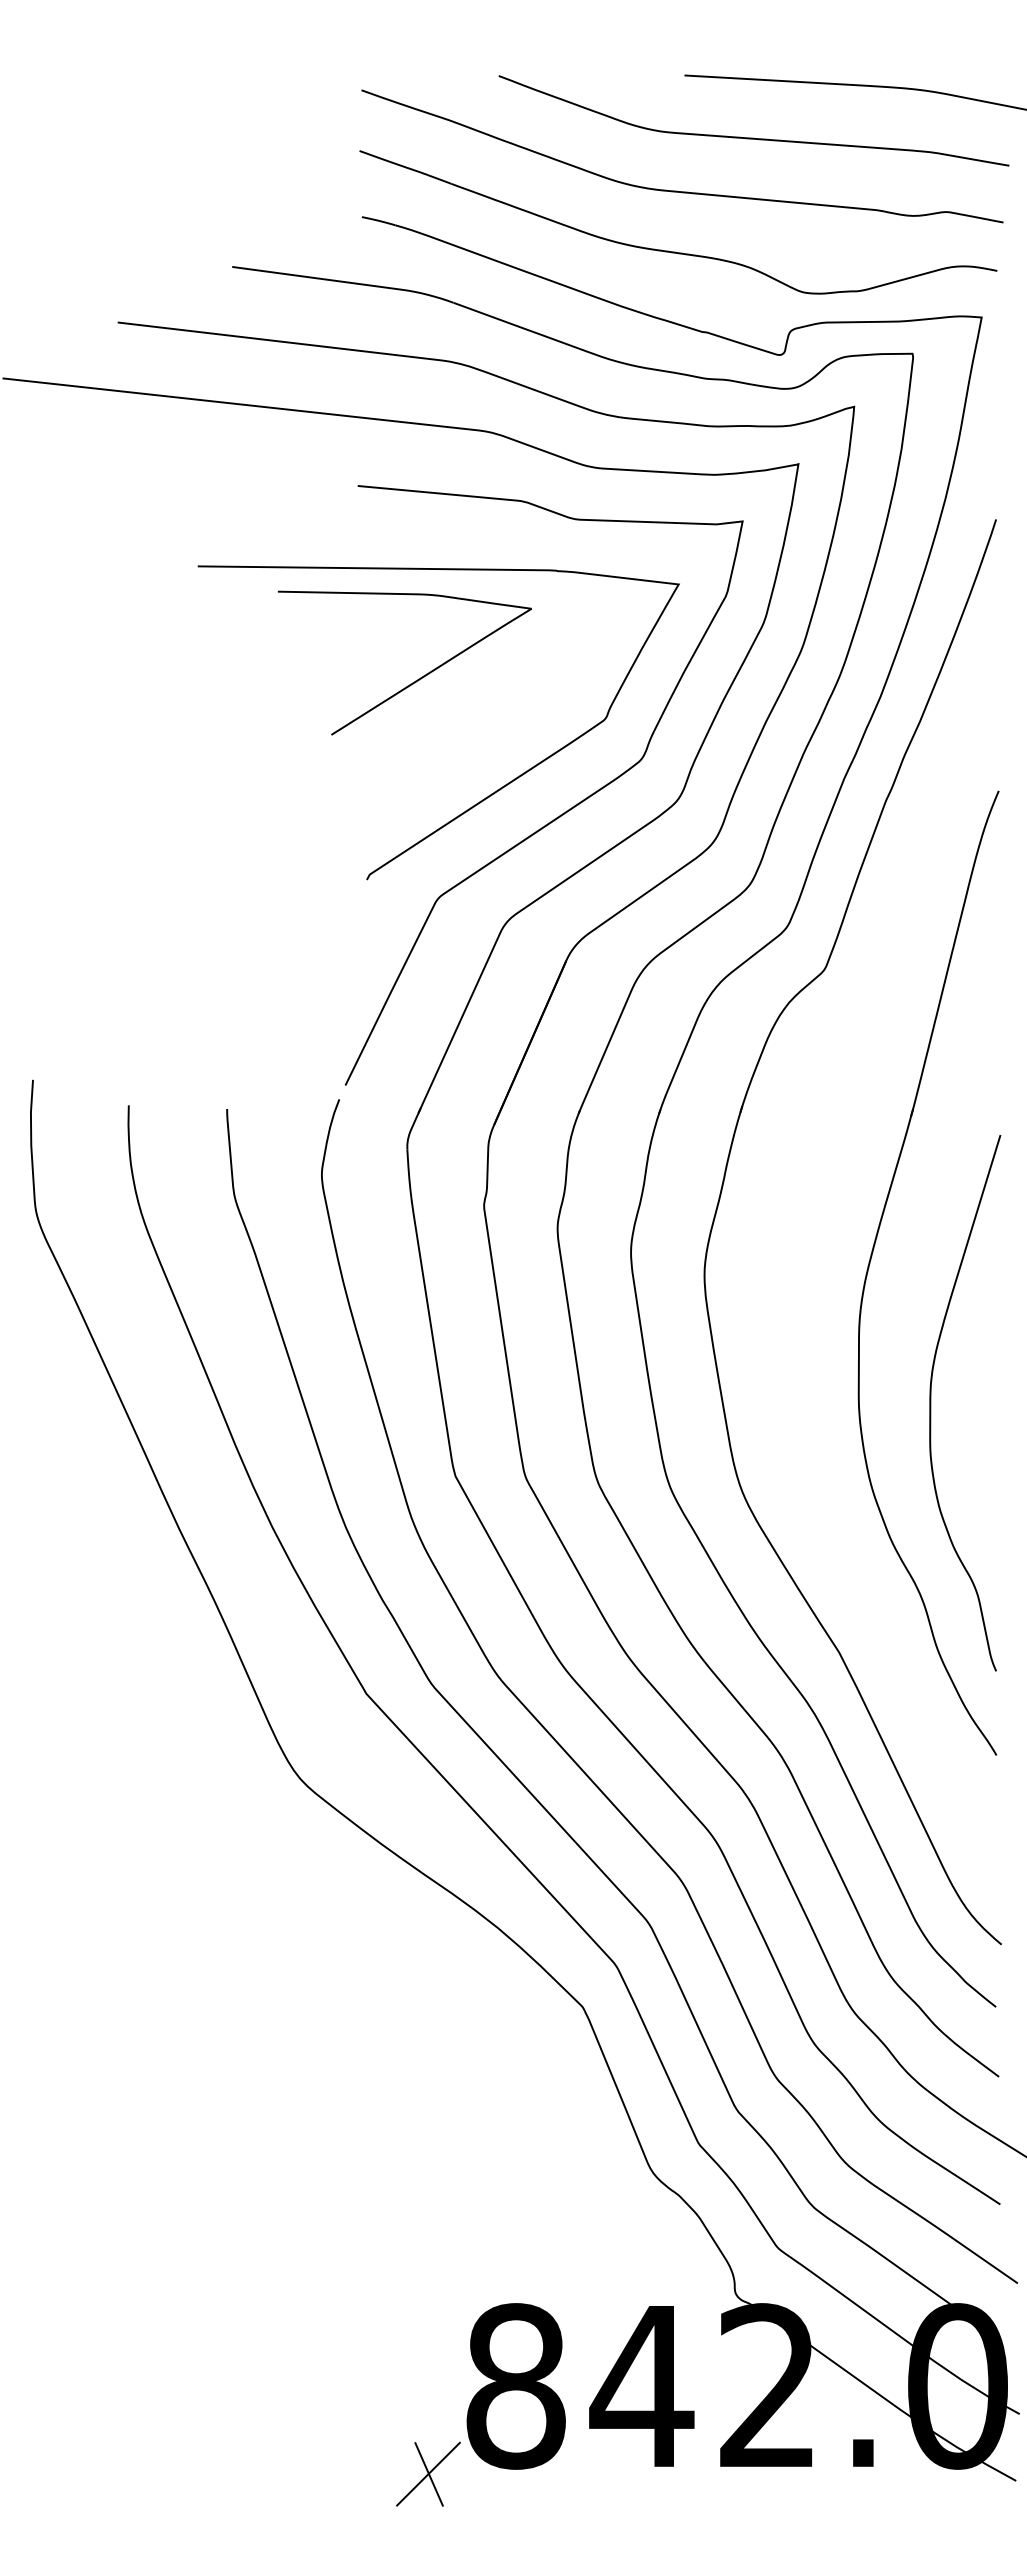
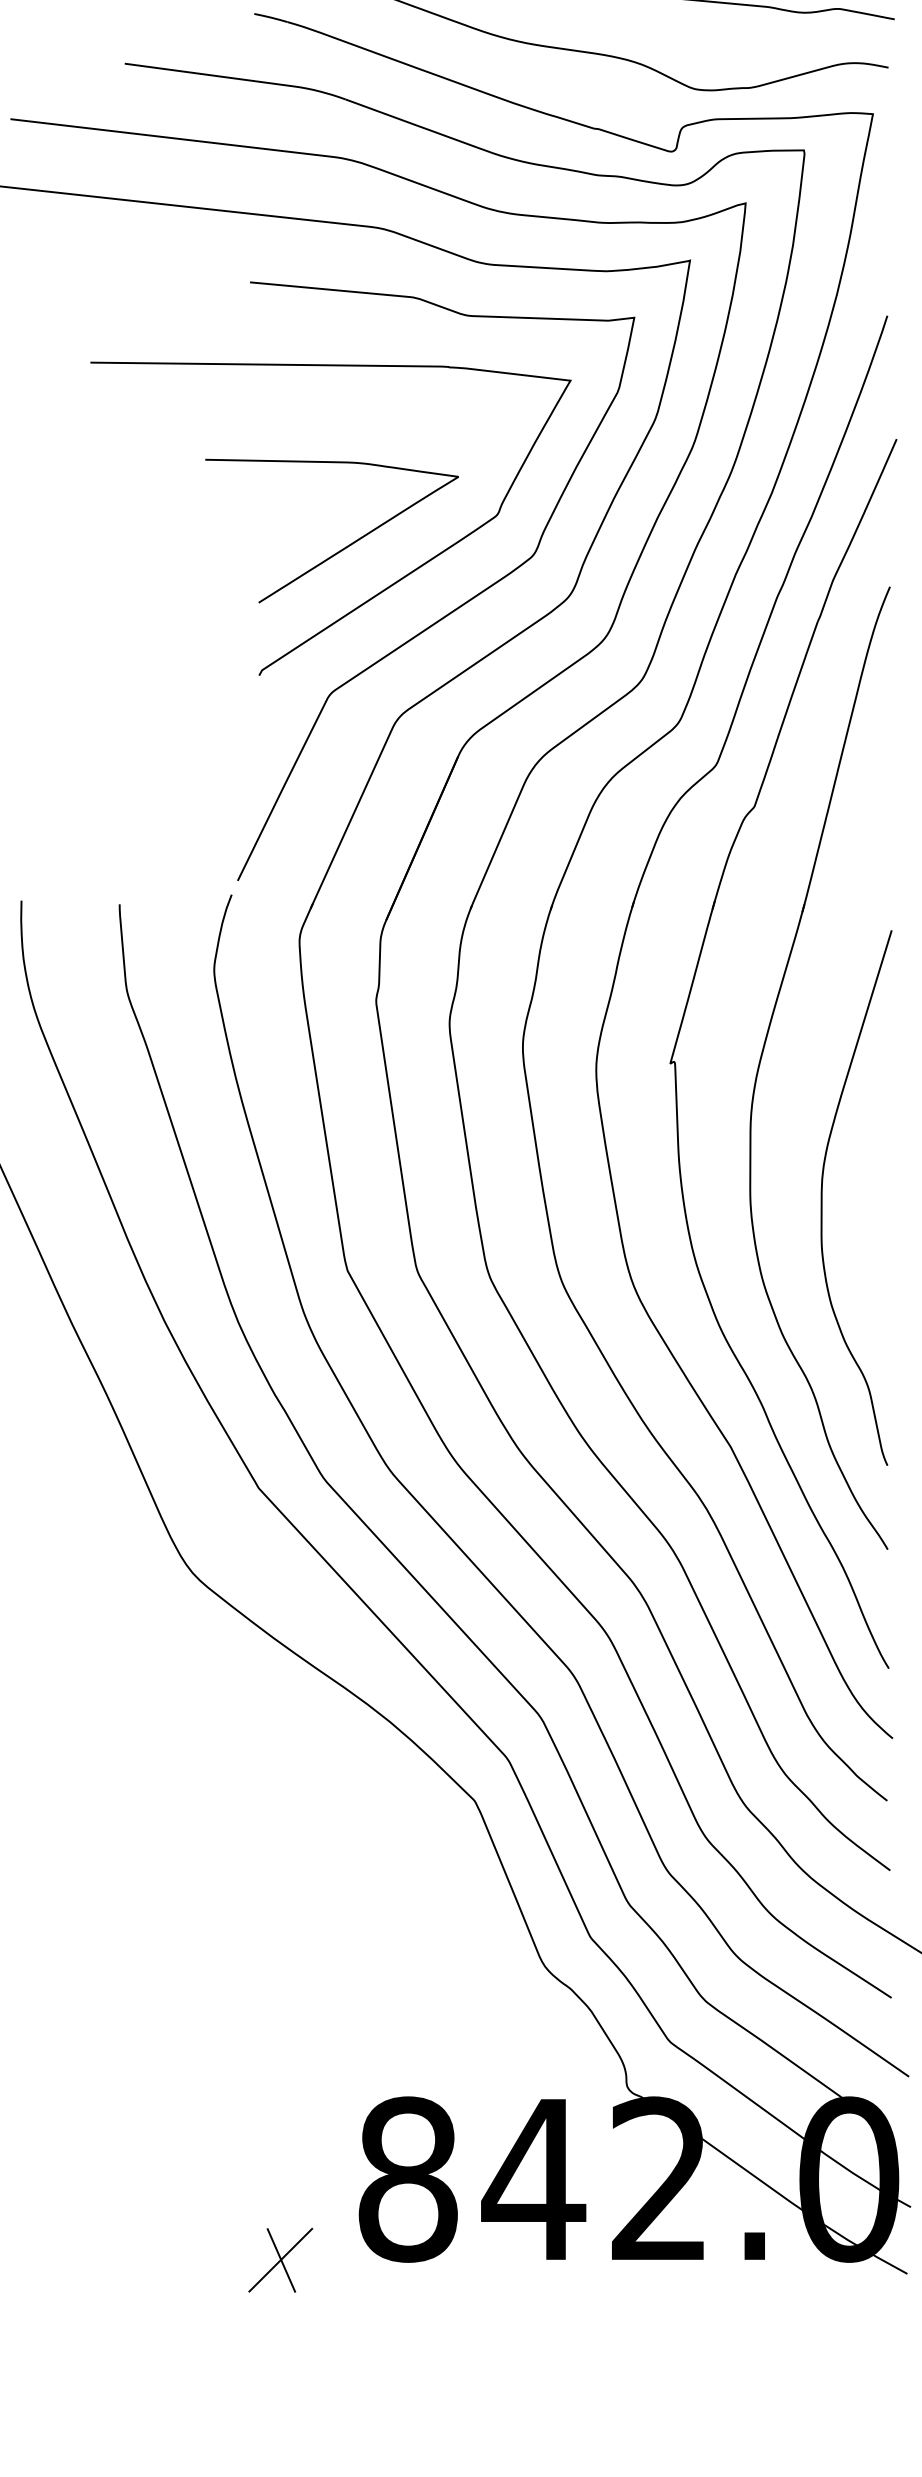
curve: (415, 680) -> (342, 548), moved
part: (791, 1227) -> (683, 1022), added
part: (428, 2473) -> (280, 2259), moved

